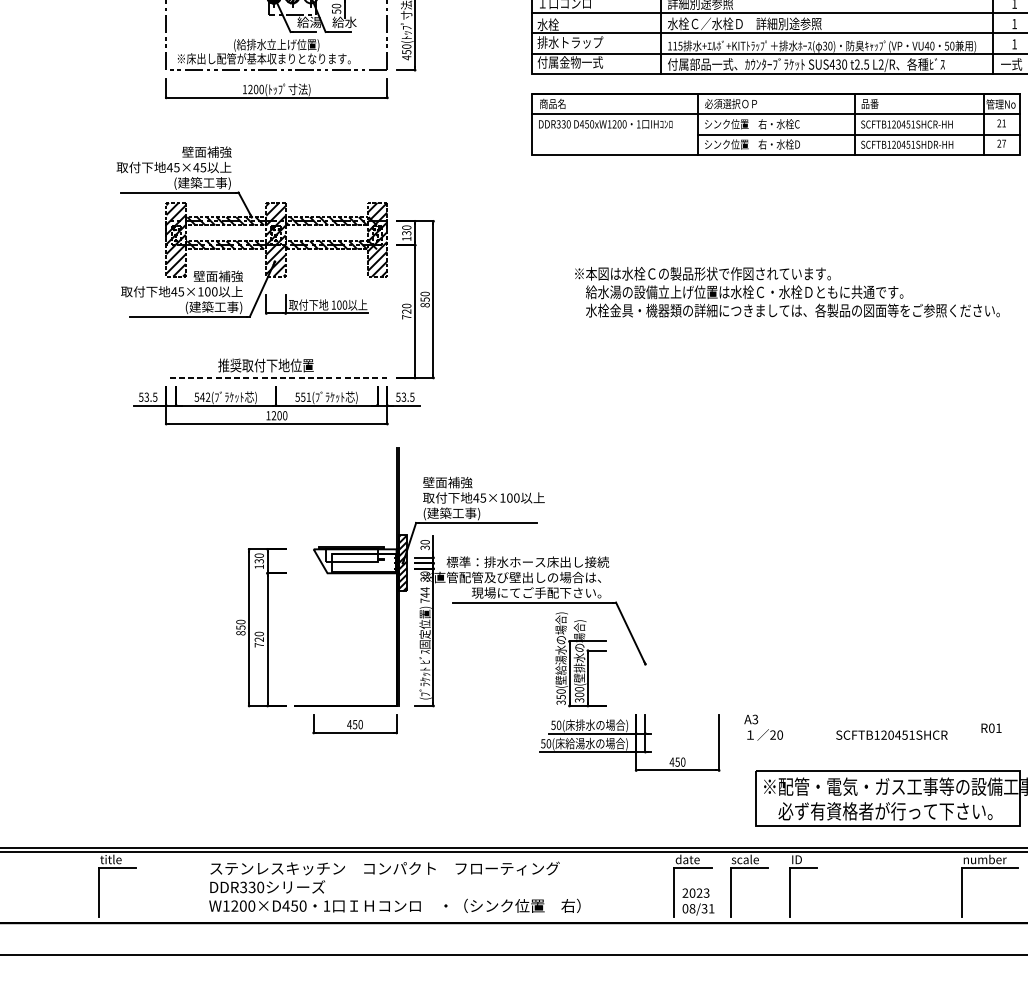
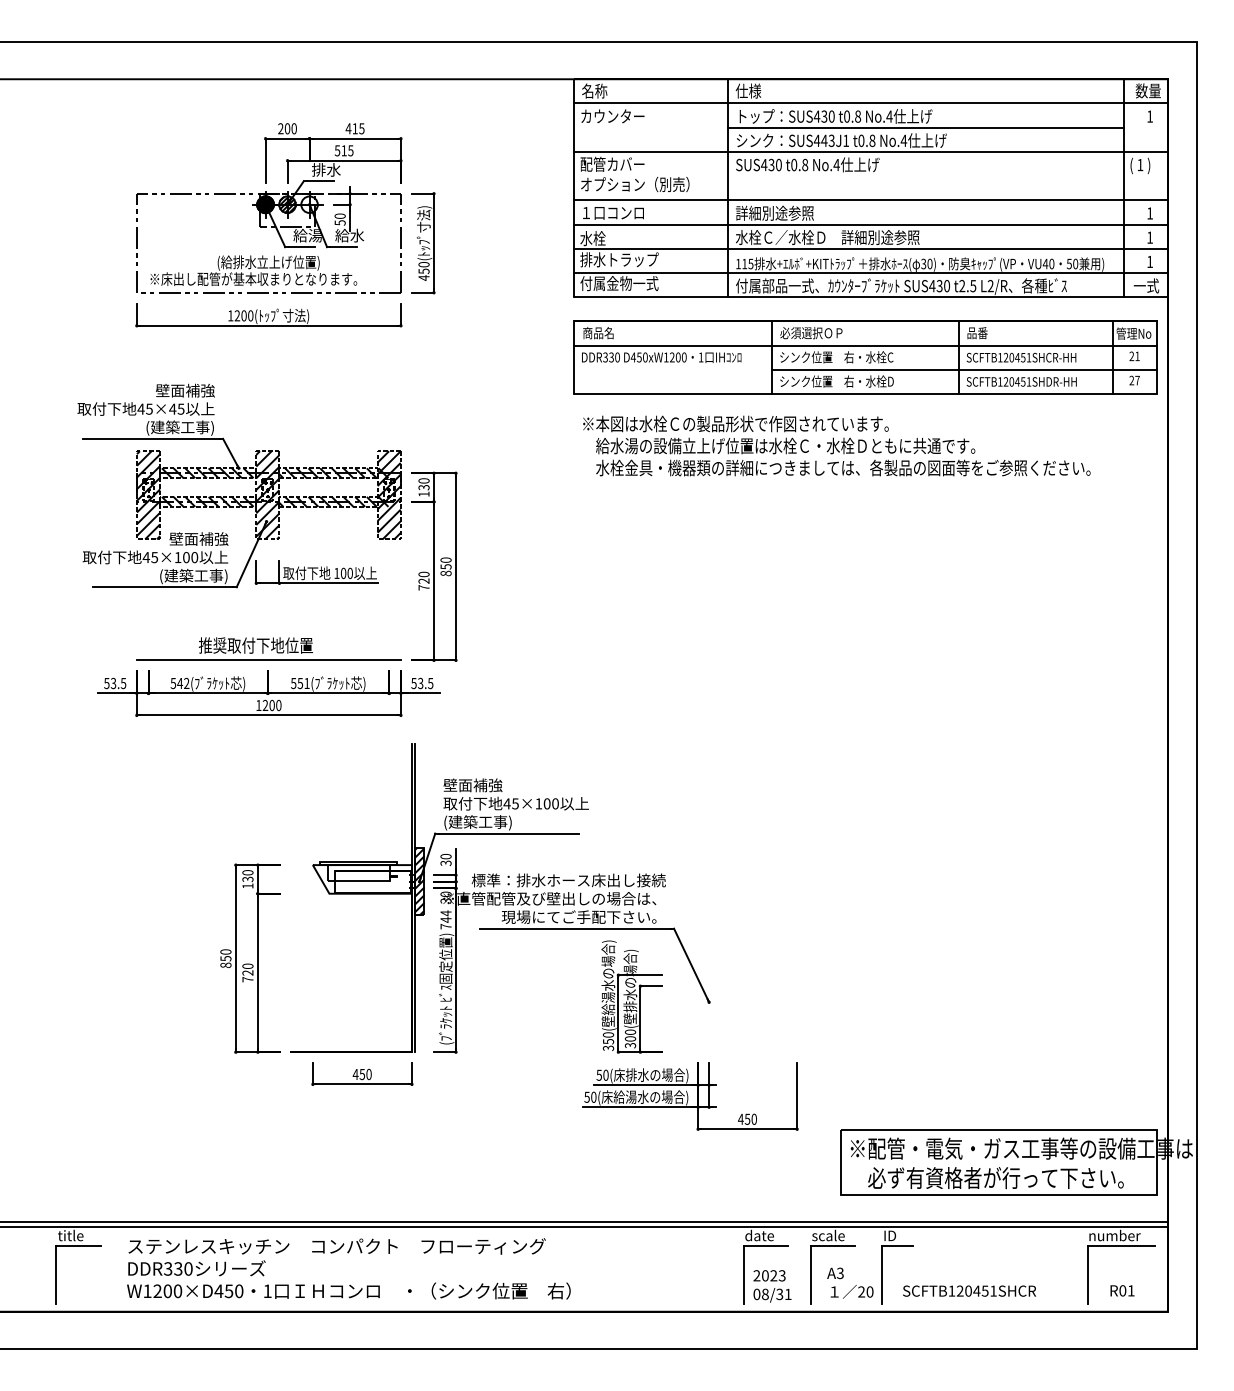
text: (787, 291) -> (836, 445), moved
line: (276, 378) -> (268, 660), dashed -> solid
text: (763, 727) -> (850, 1282), moved
text: (991, 727) -> (1122, 1290), moved
text: (891, 734) -> (969, 1290), moved
text: (394, 887) -> (348, 1268), moved

